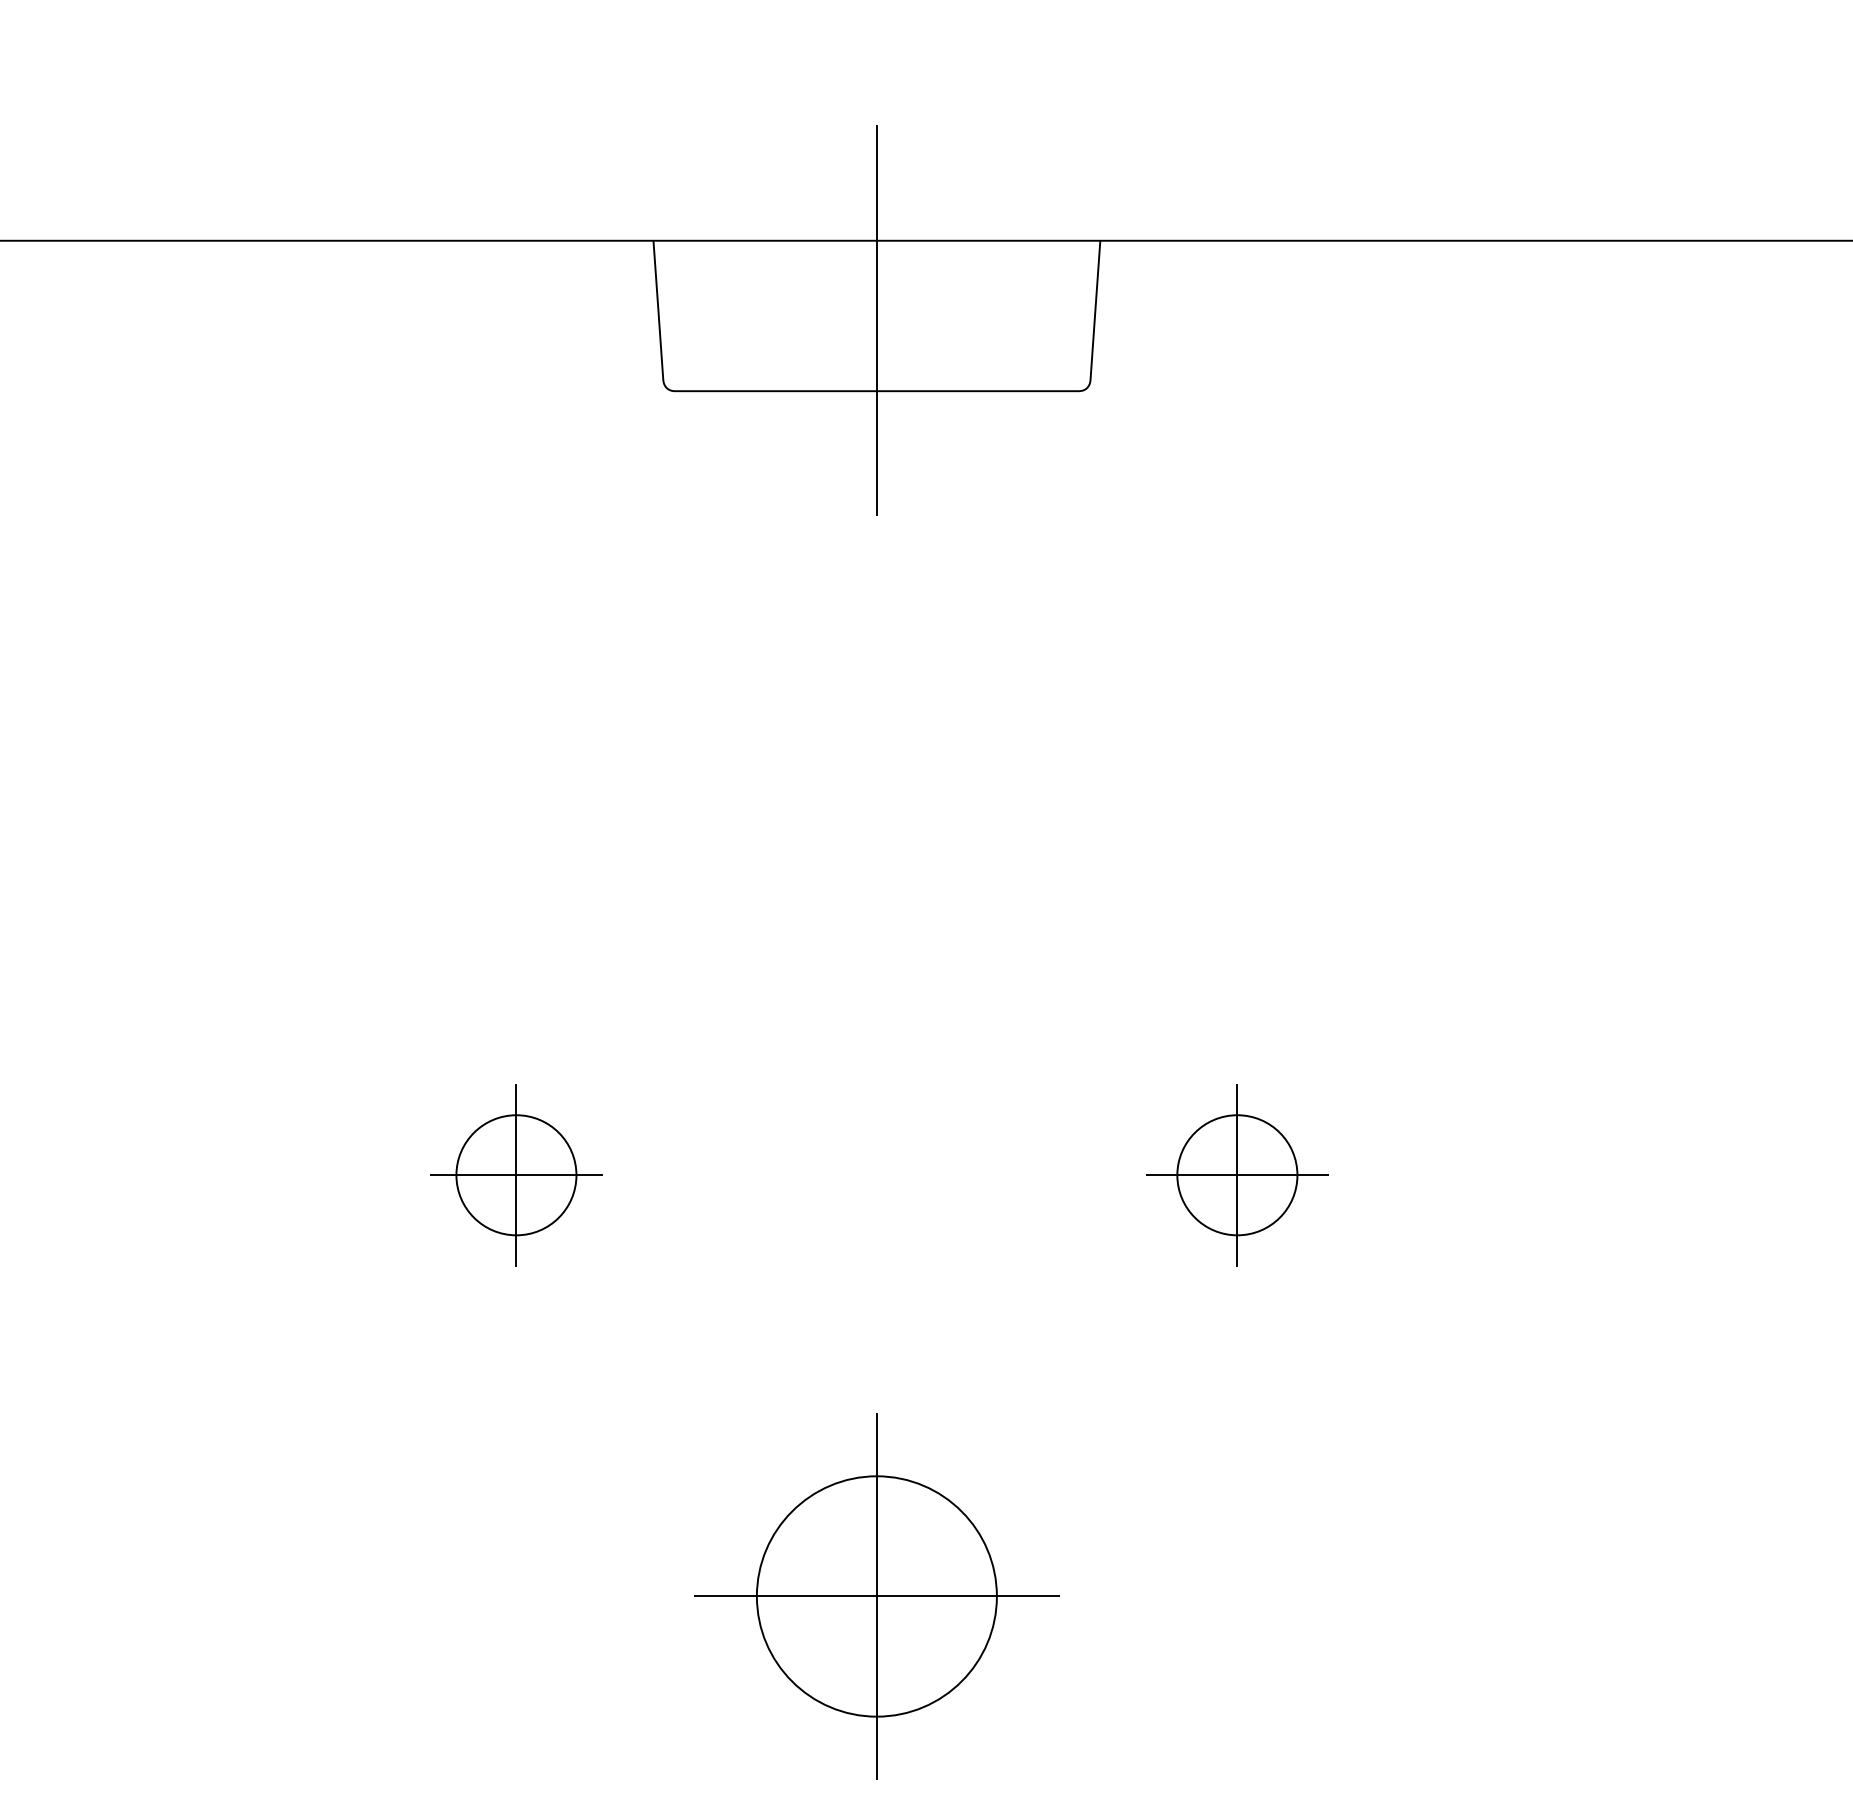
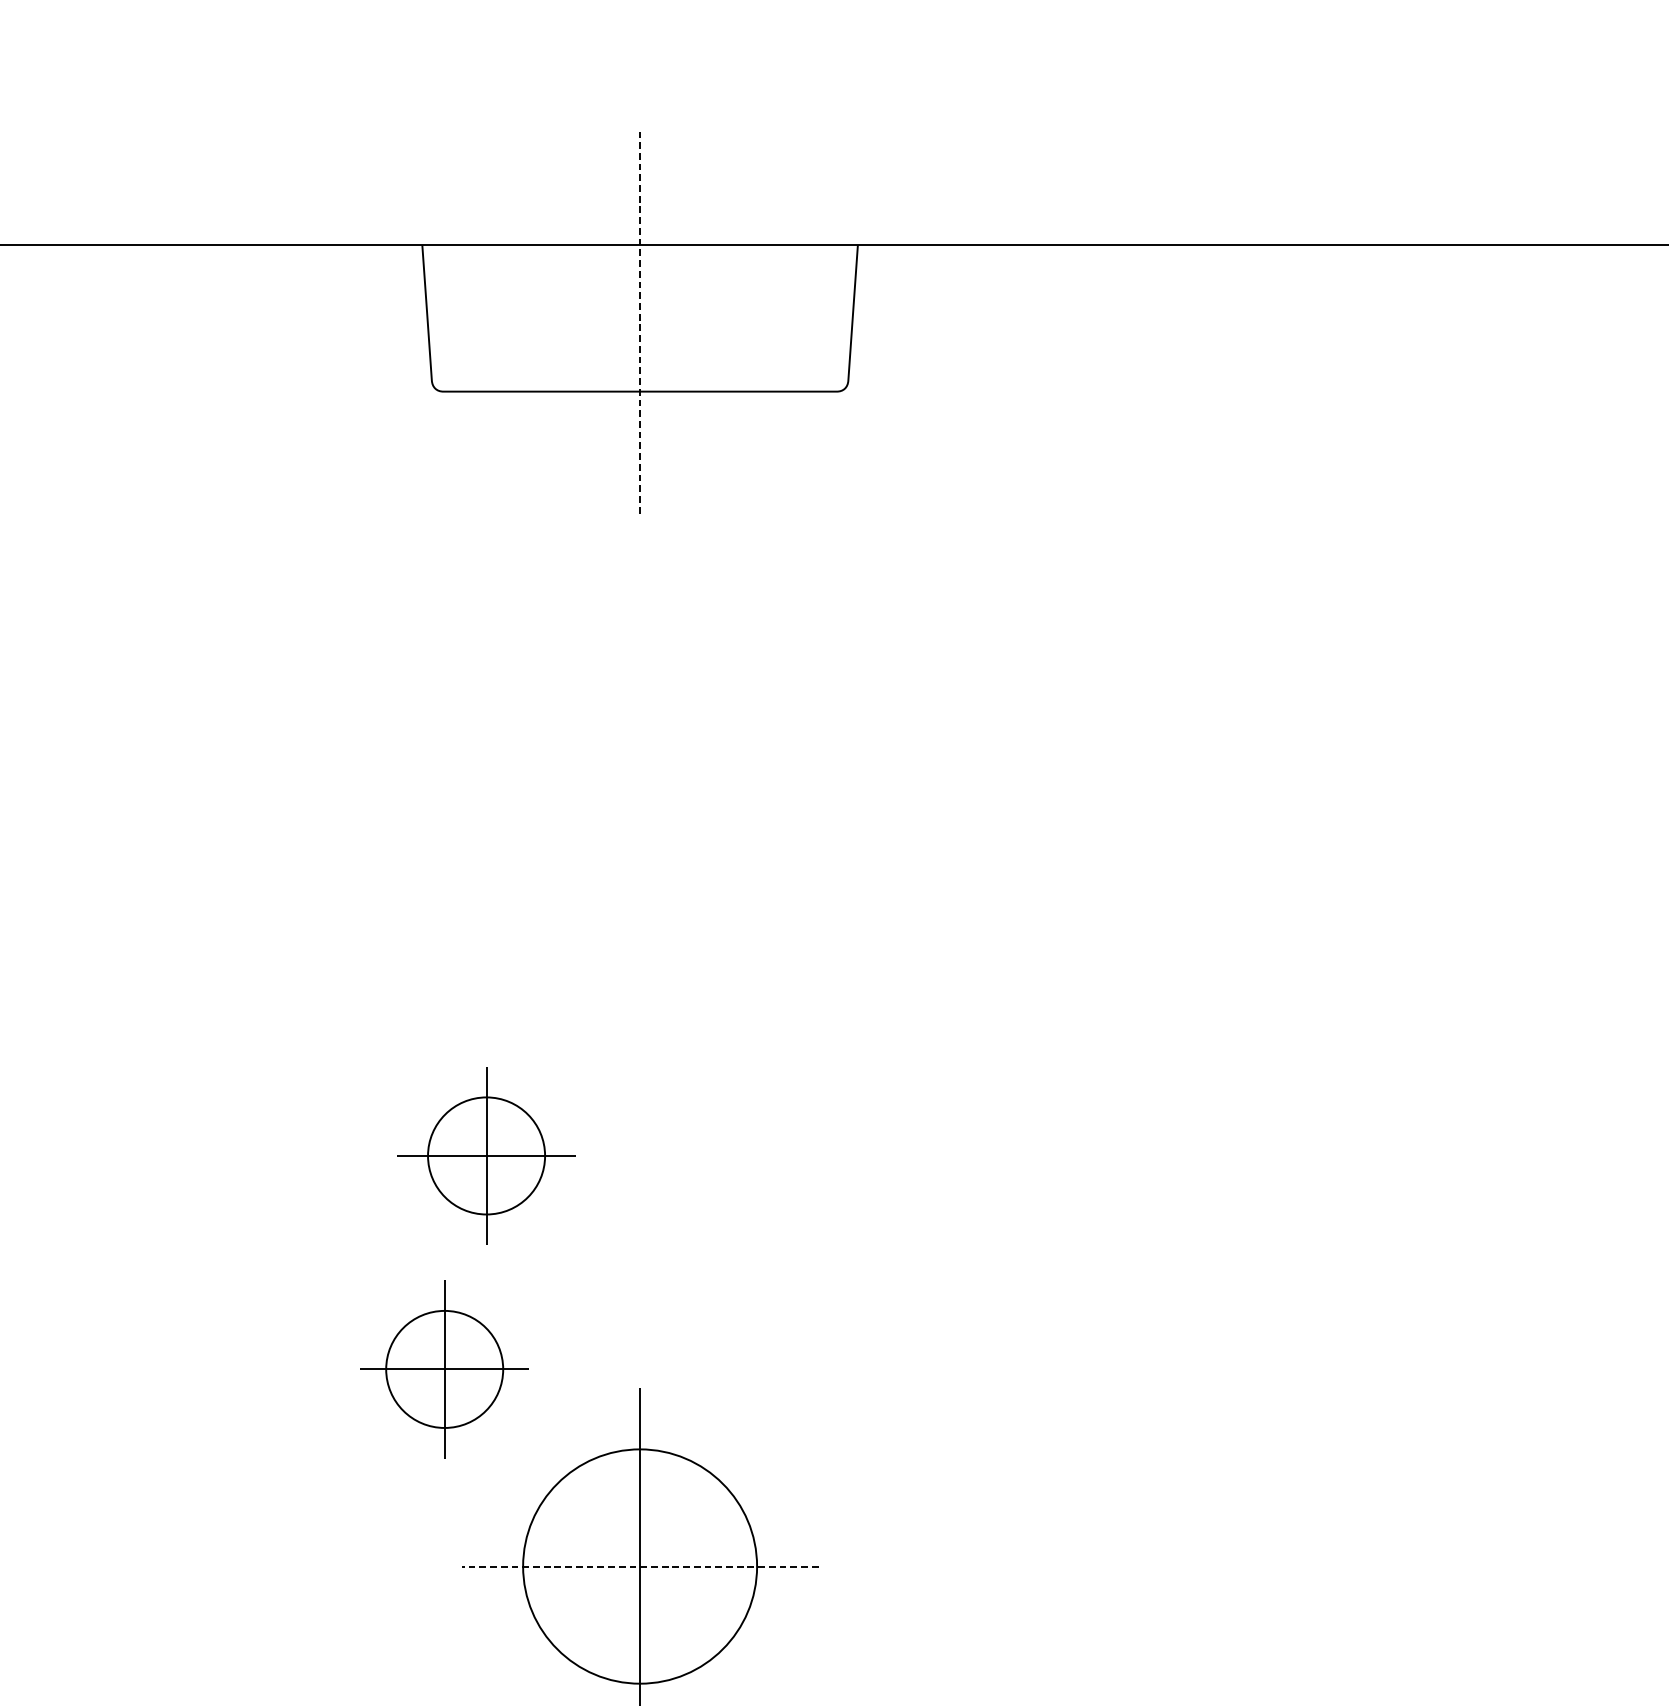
line: (876, 320) -> (639, 322), solid -> dashed
part: (516, 1175) -> (444, 1369), moved
part: (1237, 1175) -> (486, 1156), moved
line: (877, 1596) -> (640, 1566), solid -> dashed

